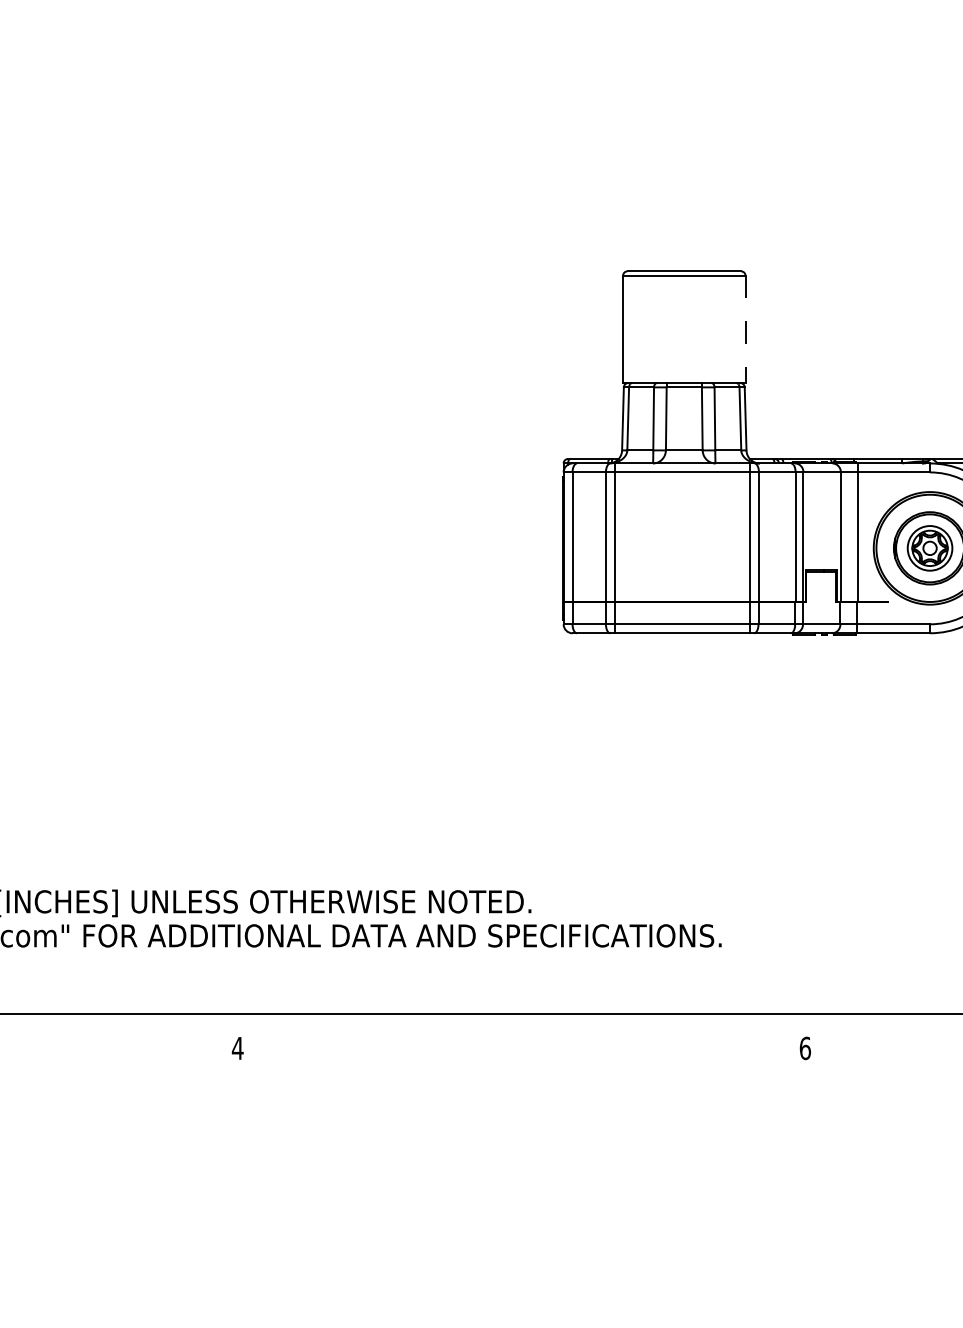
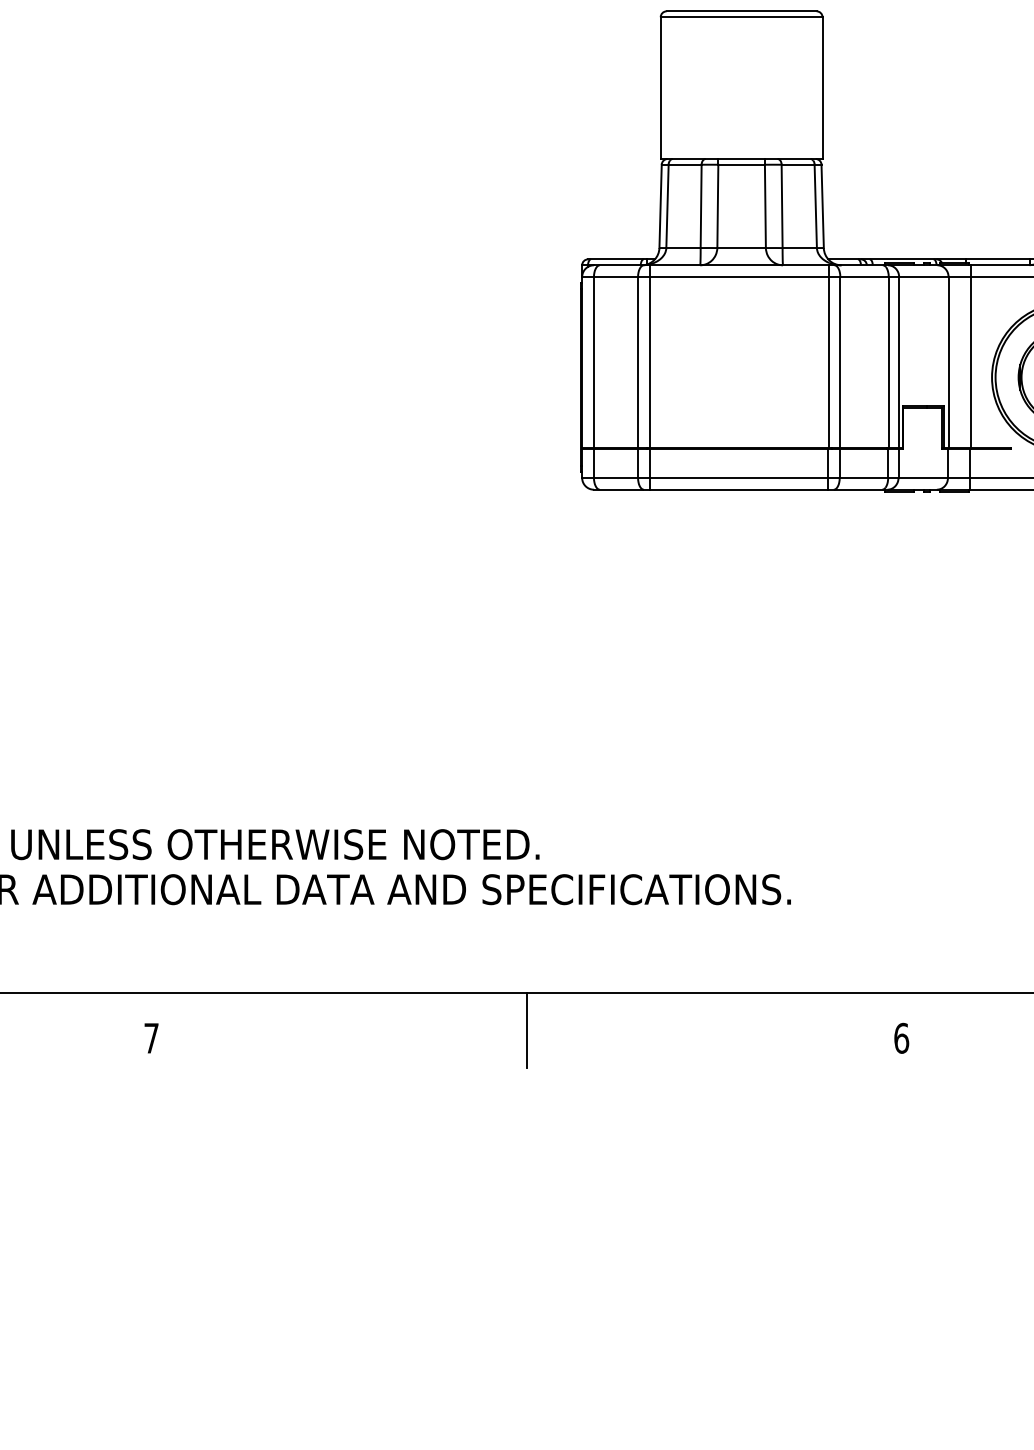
line: (745, 329) -> (822, 88), dashed -> solid
line: (521, 1042) -> (526, 1030), added
text: (237, 1048) -> (151, 1038), 4 -> 7

